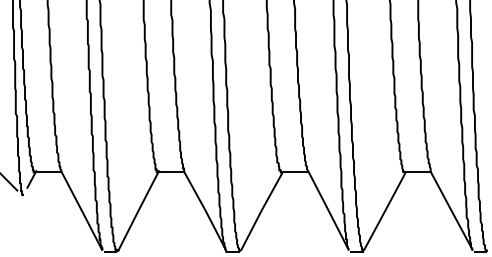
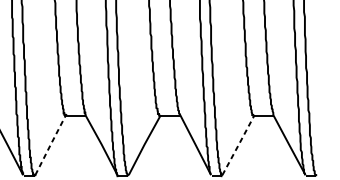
line: (138, 210) -> (50, 144), solid -> dashed
line: (385, 210) -> (238, 144), solid -> dashed

